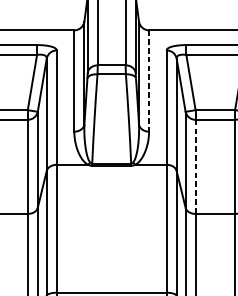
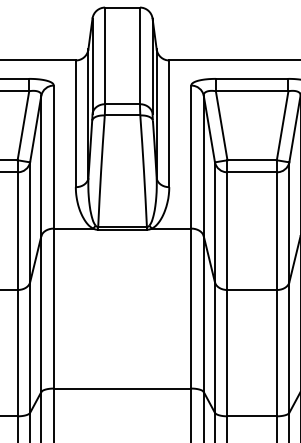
line: (149, 81) -> (169, 124), dashed -> solid
line: (195, 167) -> (227, 231), dashed -> solid

